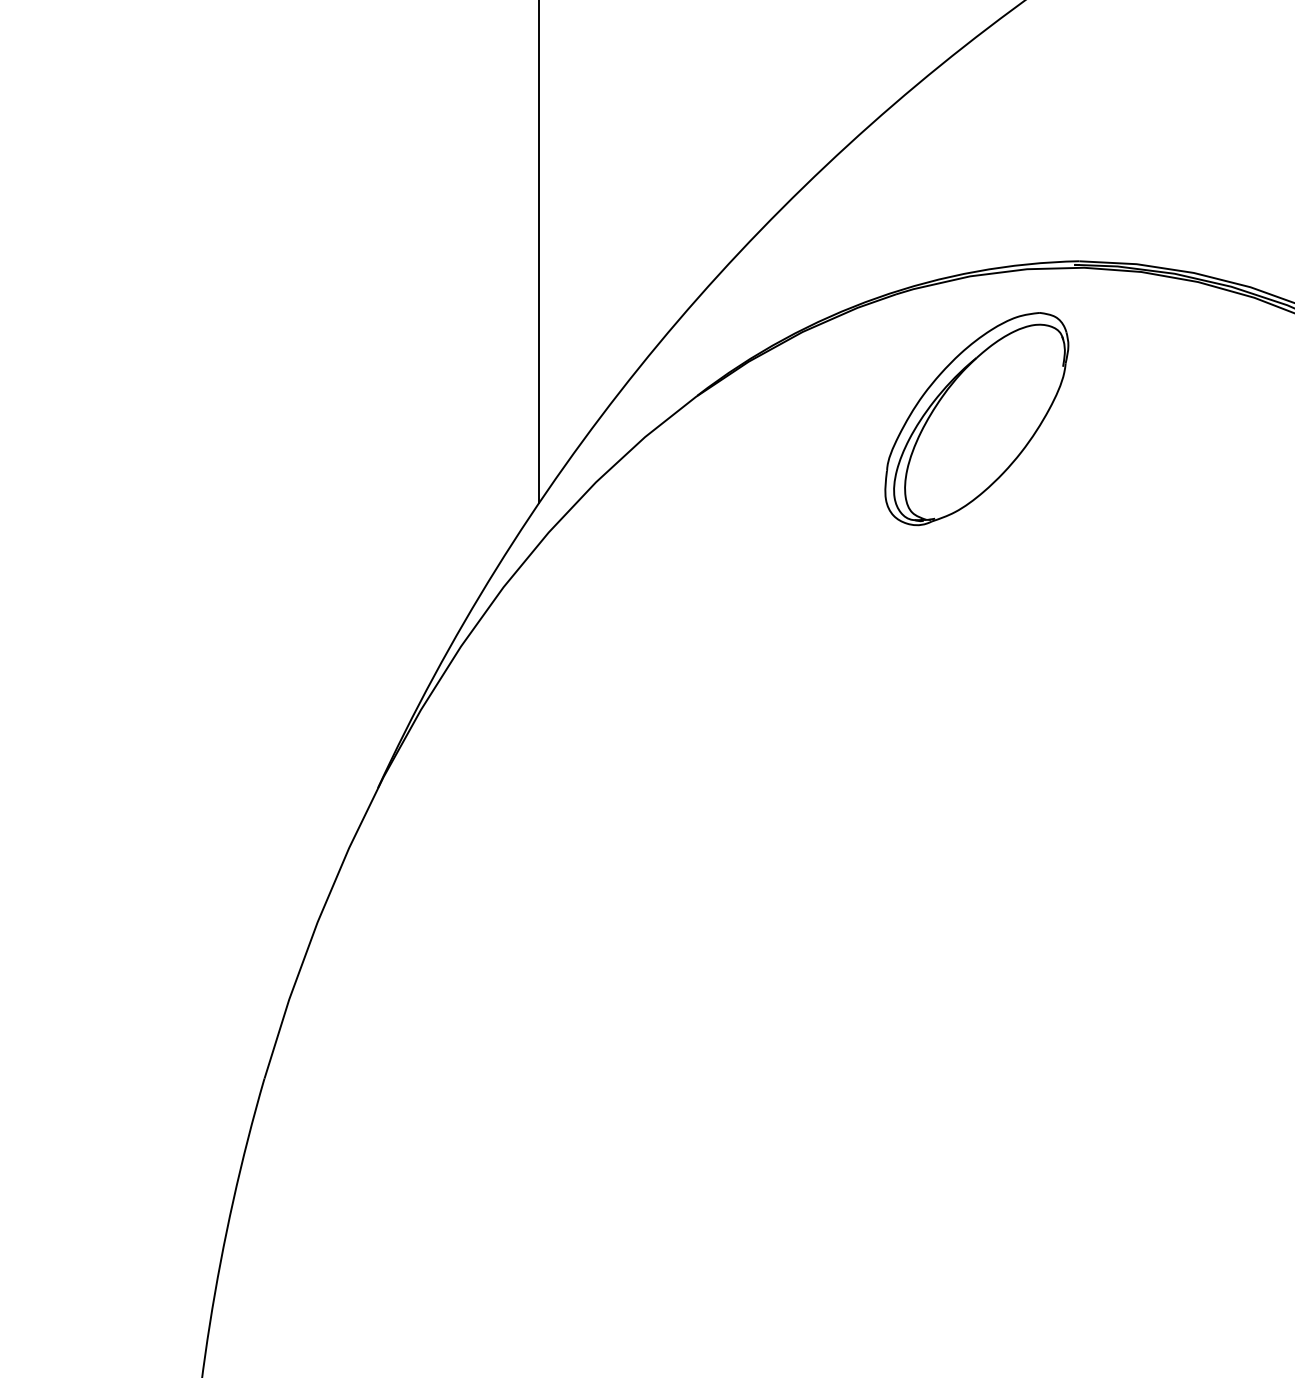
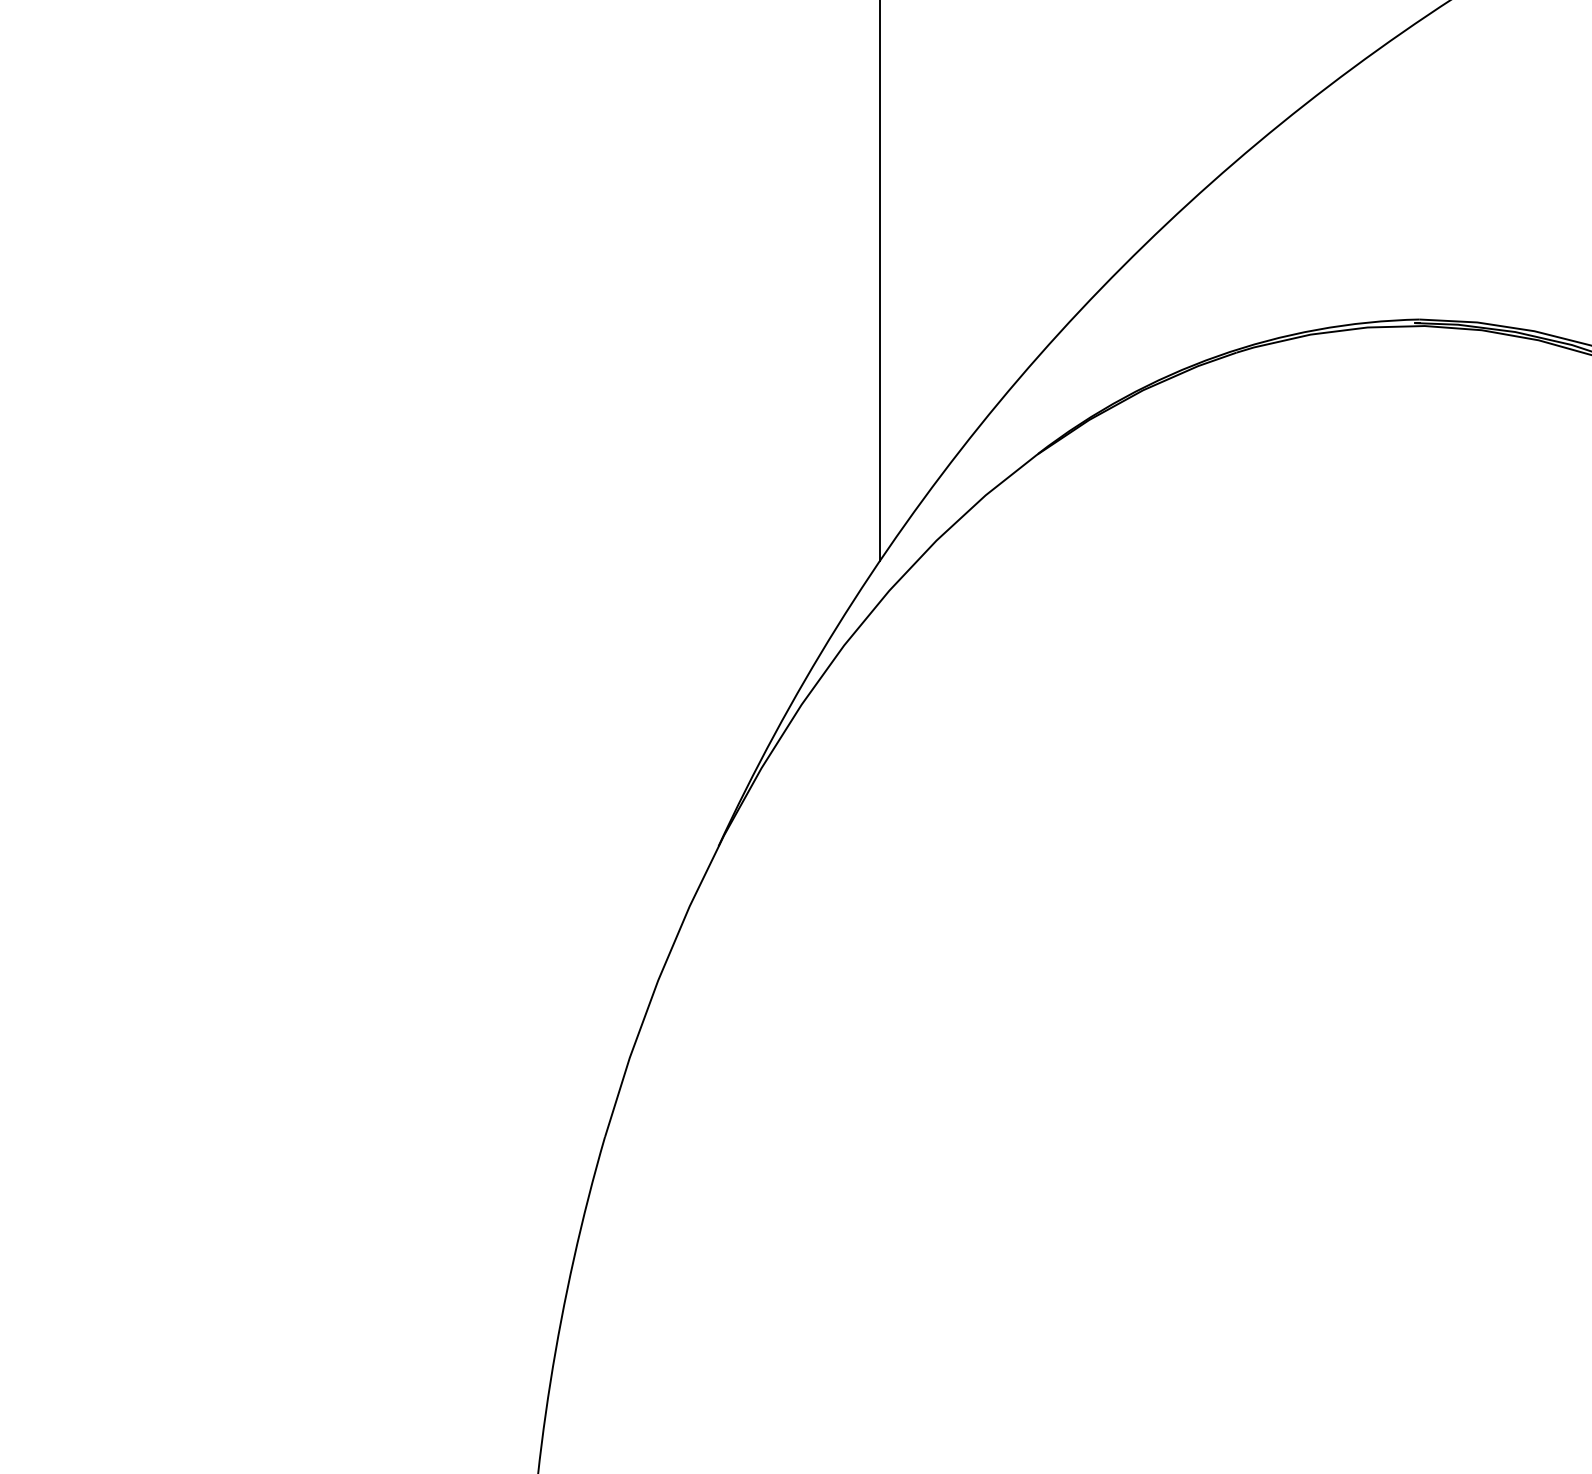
part: (976, 419) -> (1317, 477), removed

